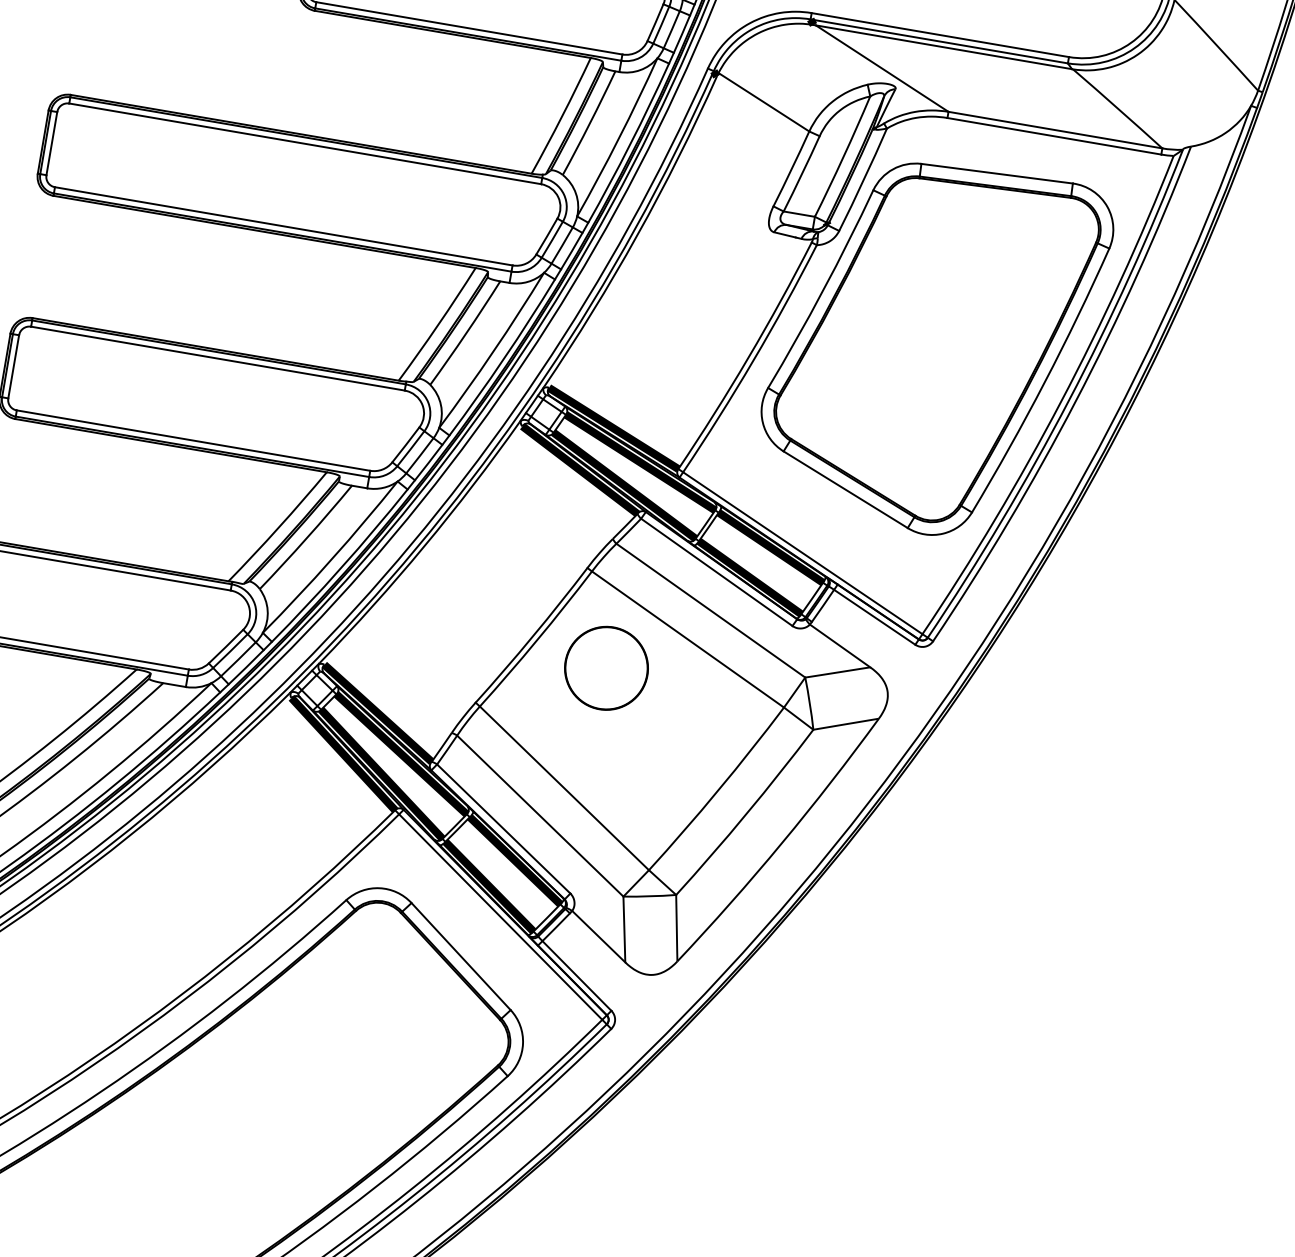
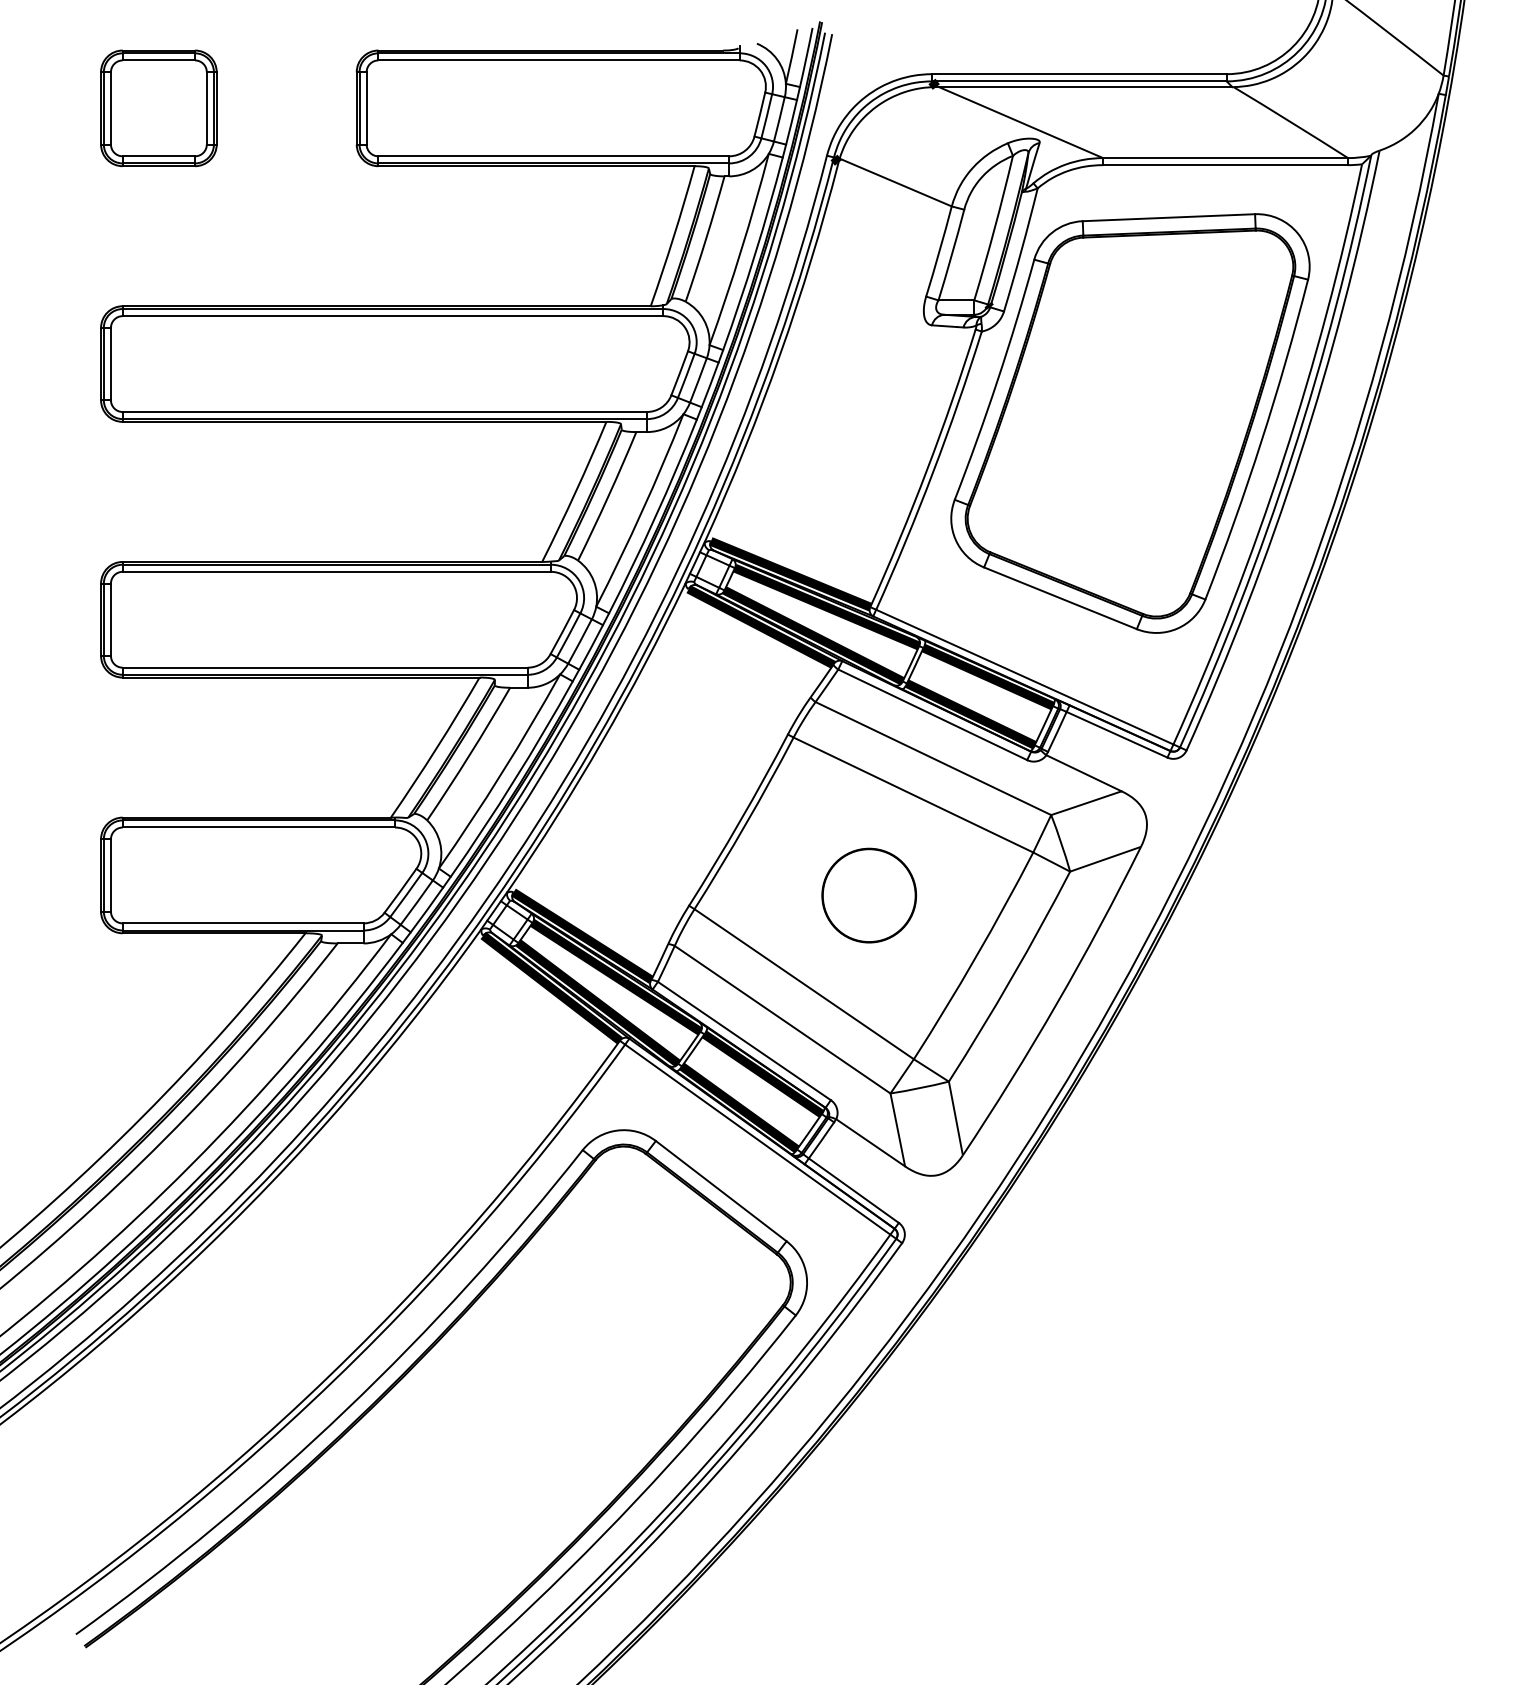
part: (606, 668) -> (869, 895), moved

